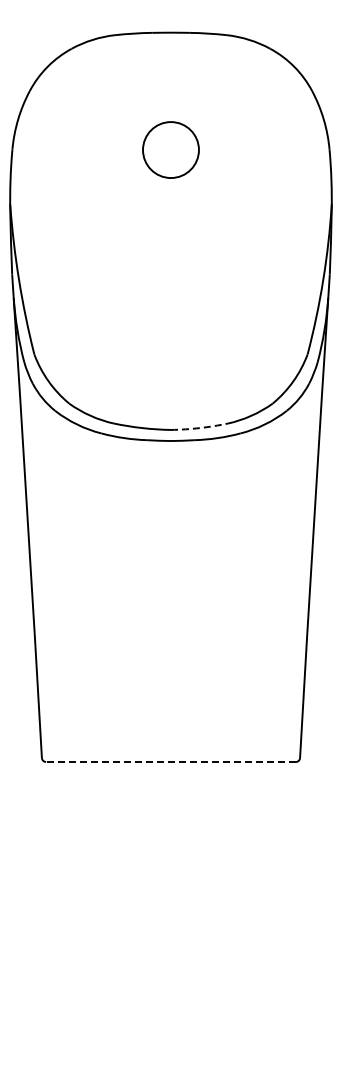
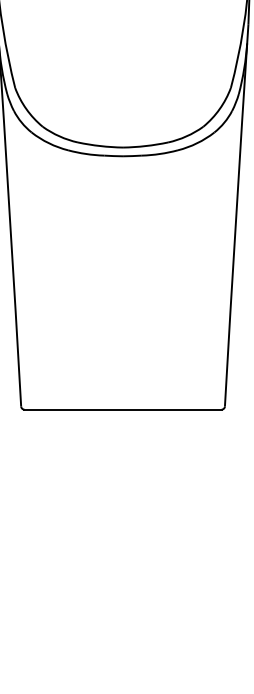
arc: (199, 428) -> (145, 146), dashed -> solid
line: (170, 762) -> (122, 410), dashed -> solid

